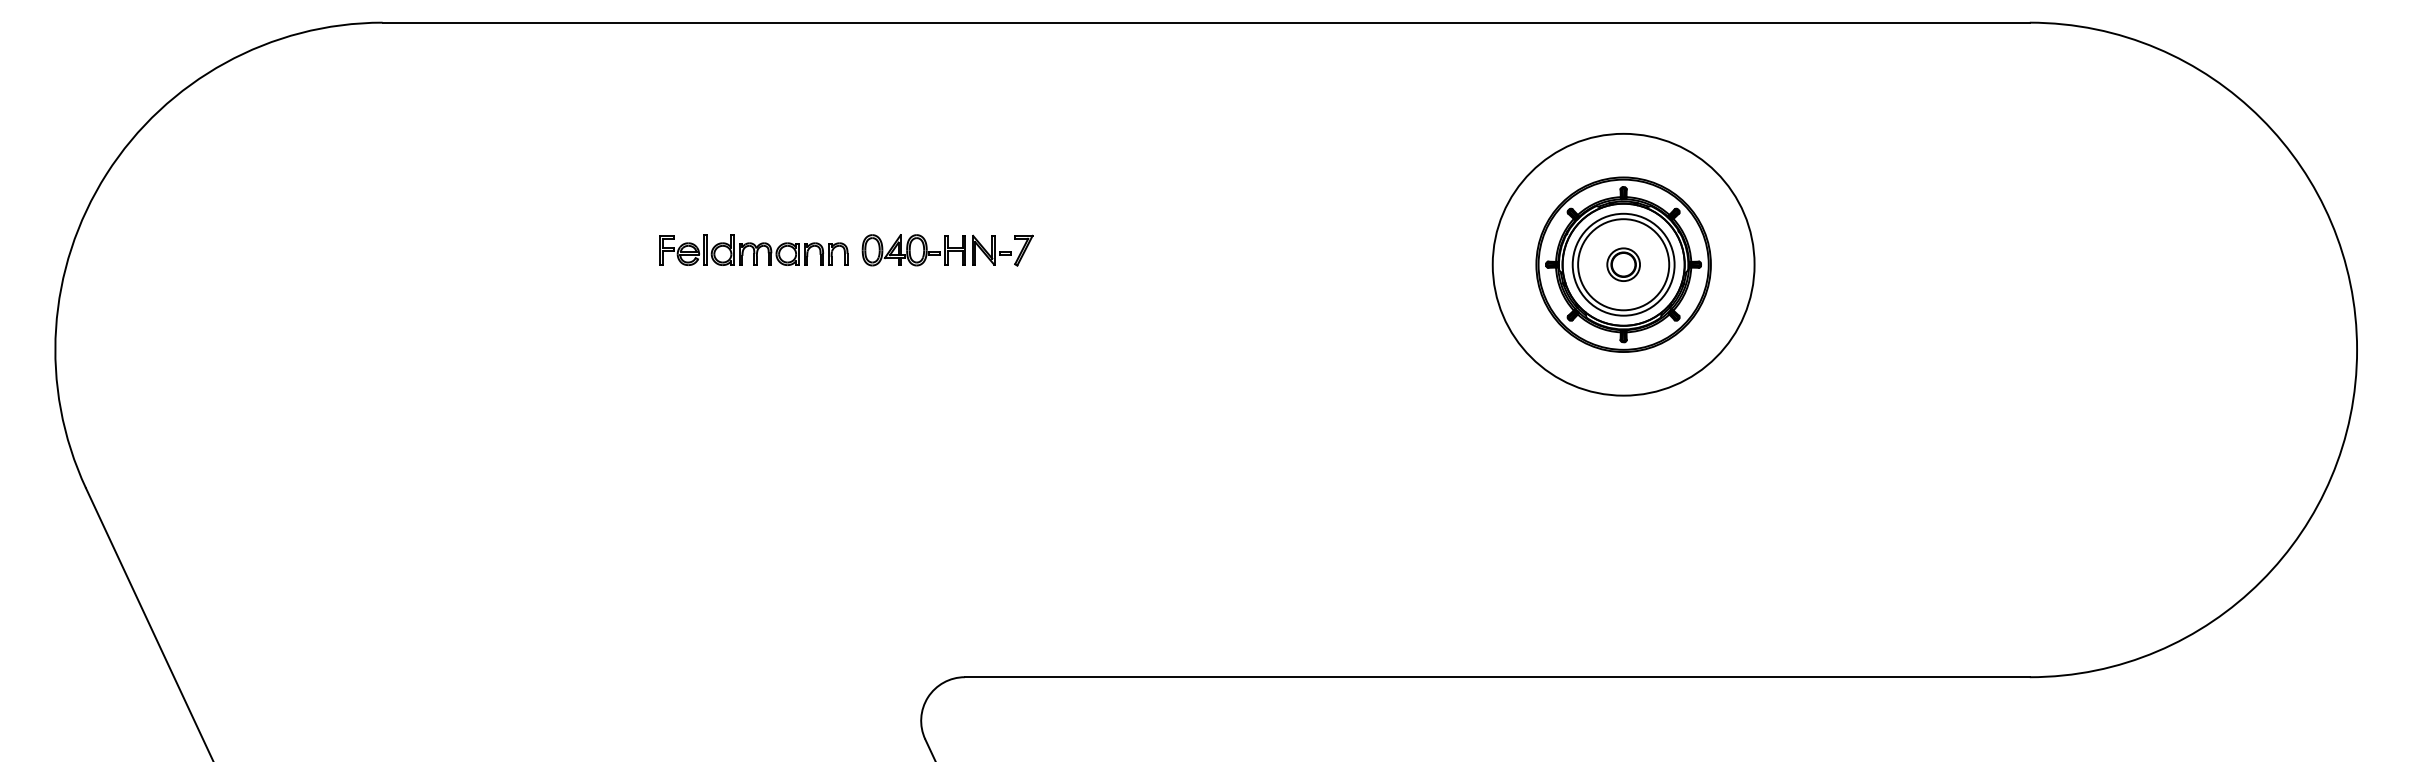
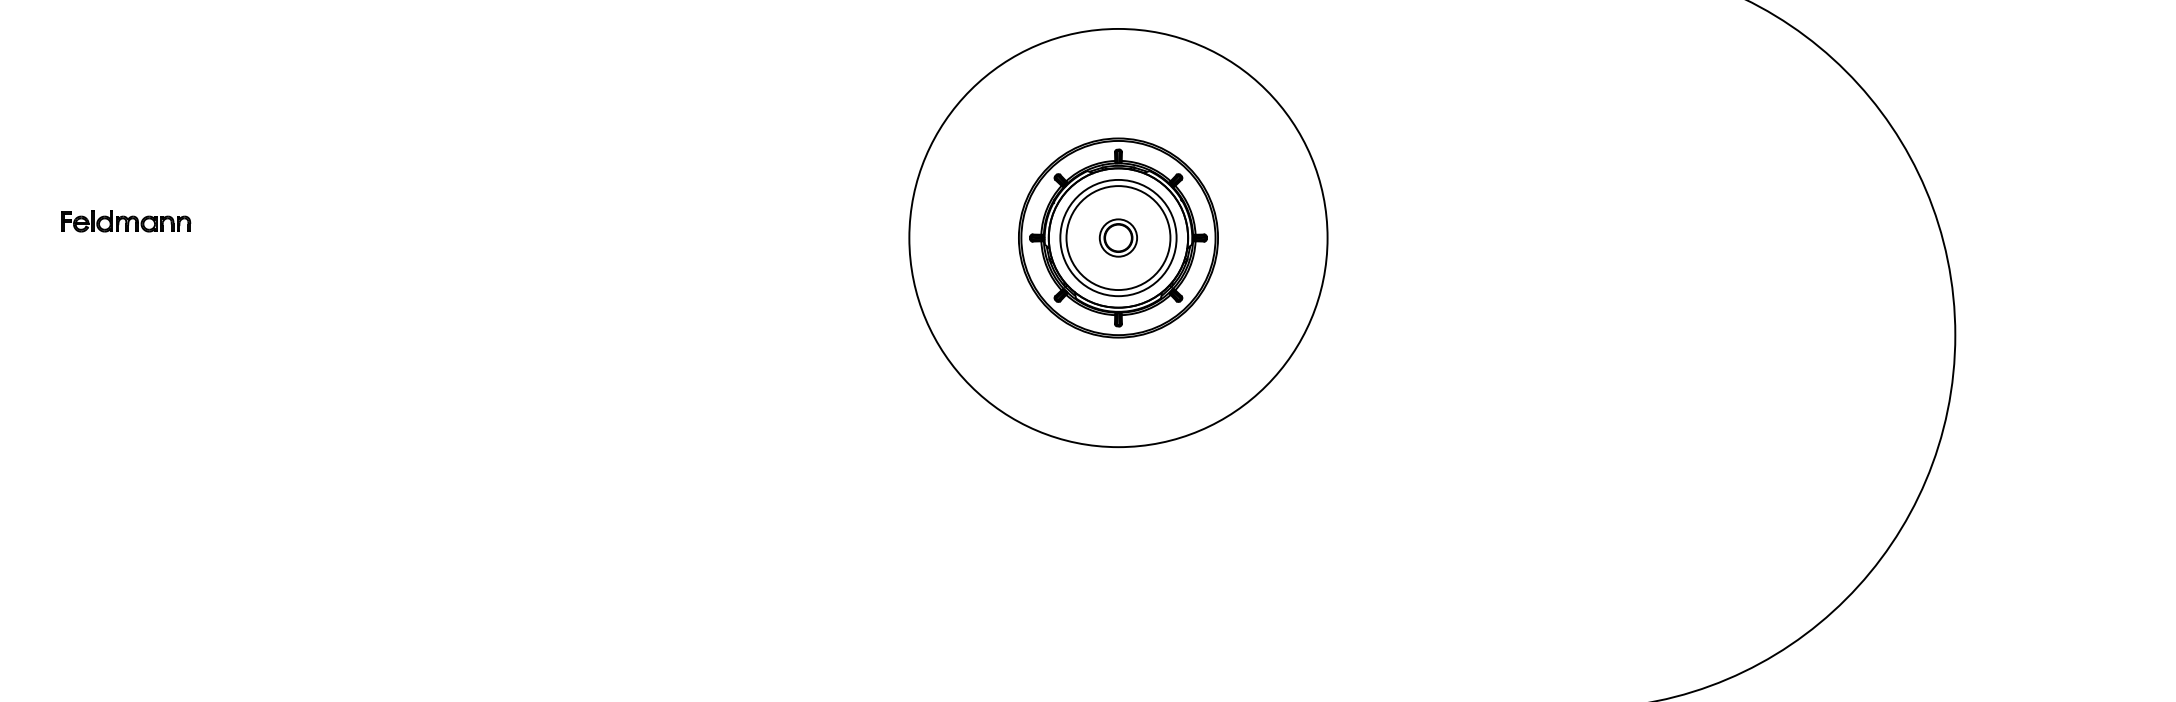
part: (753, 249) -> (125, 220), size x0.6
part: (947, 250) -> (346, 221), removed
circle: (1623, 264) -> (1118, 237), size x1.4

